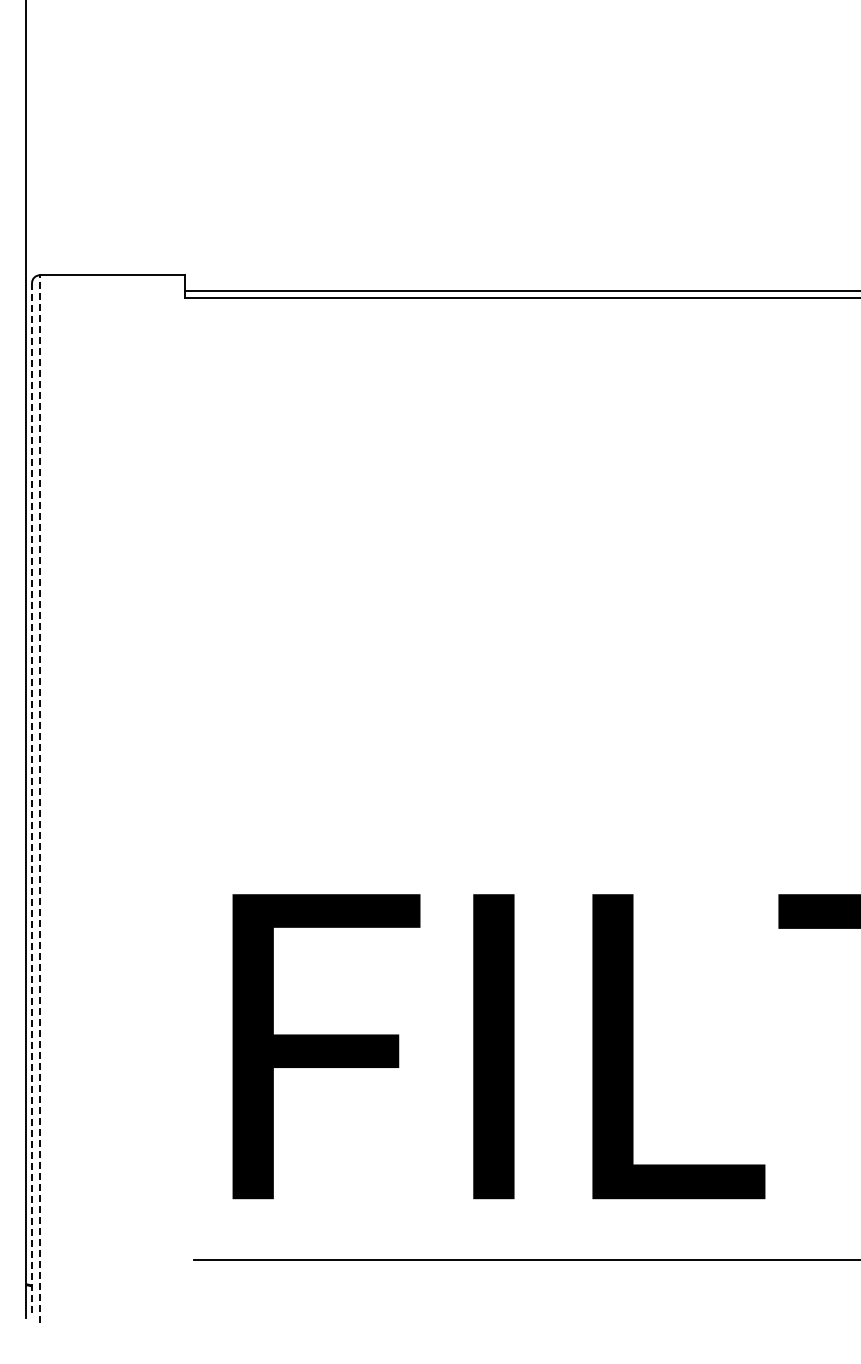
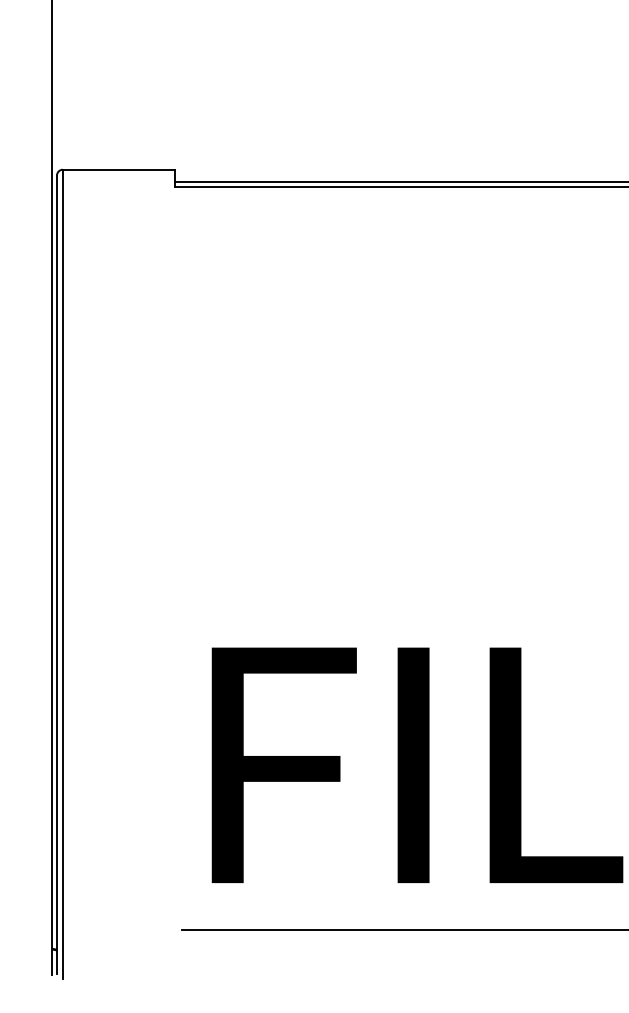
line: (32, 799) -> (57, 574), dashed -> solid
line: (39, 799) -> (62, 574), dashed -> solid

